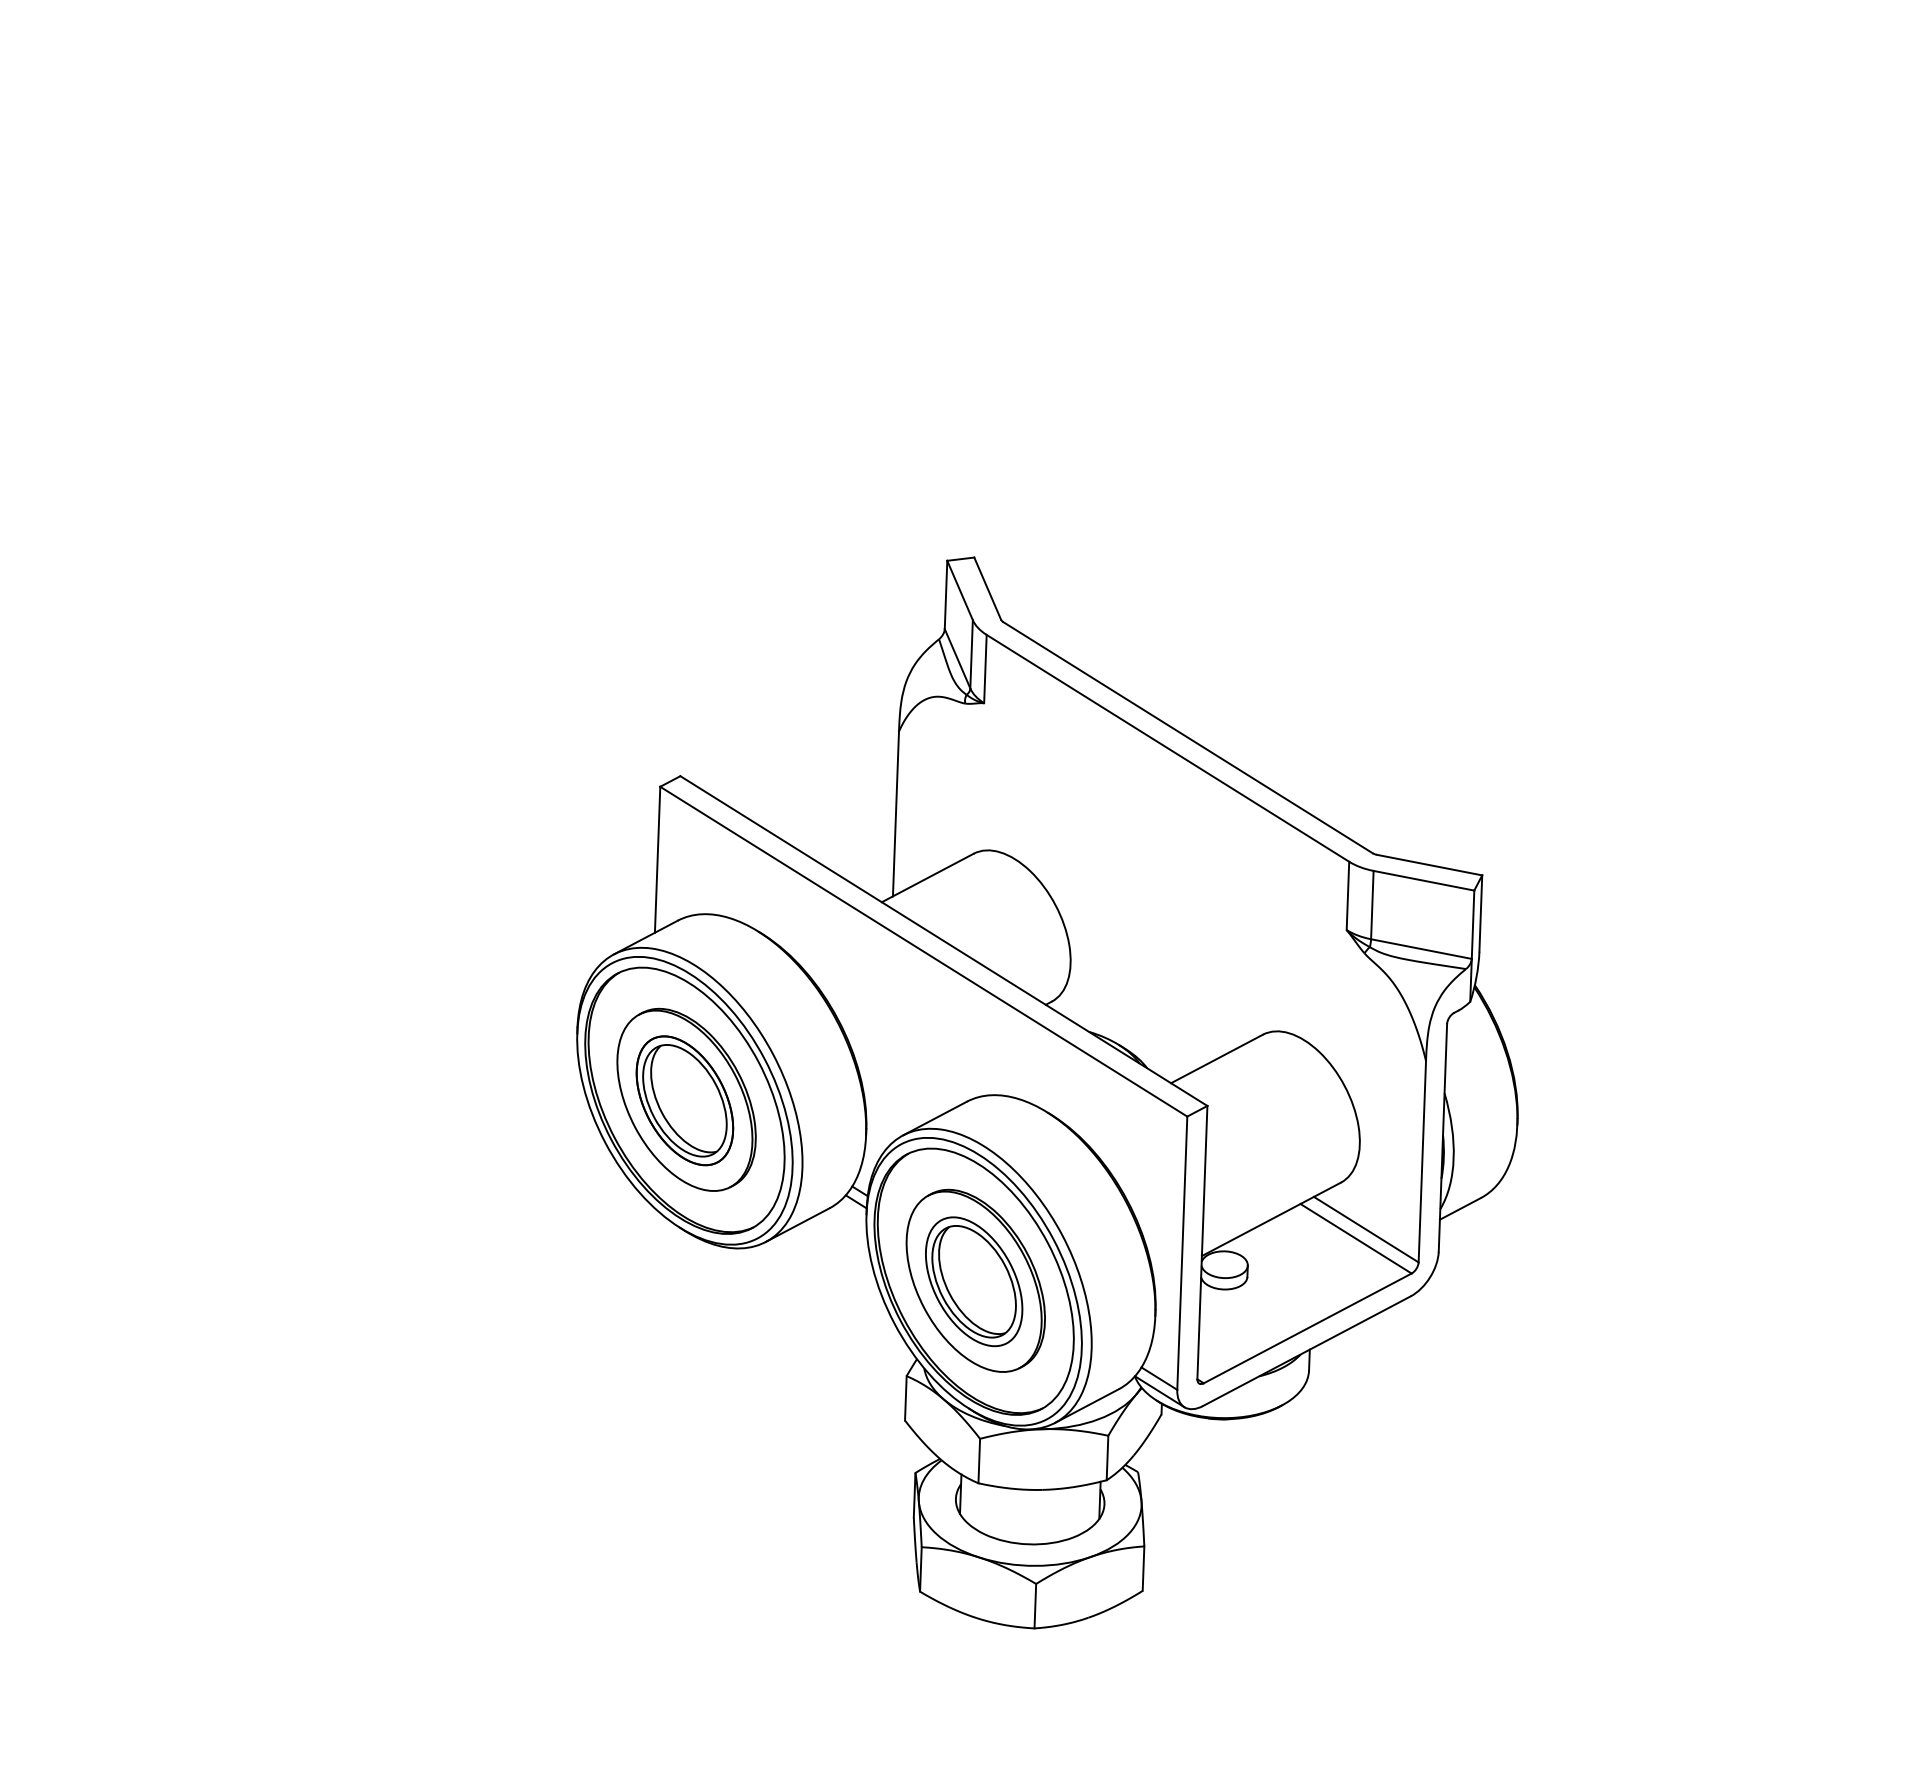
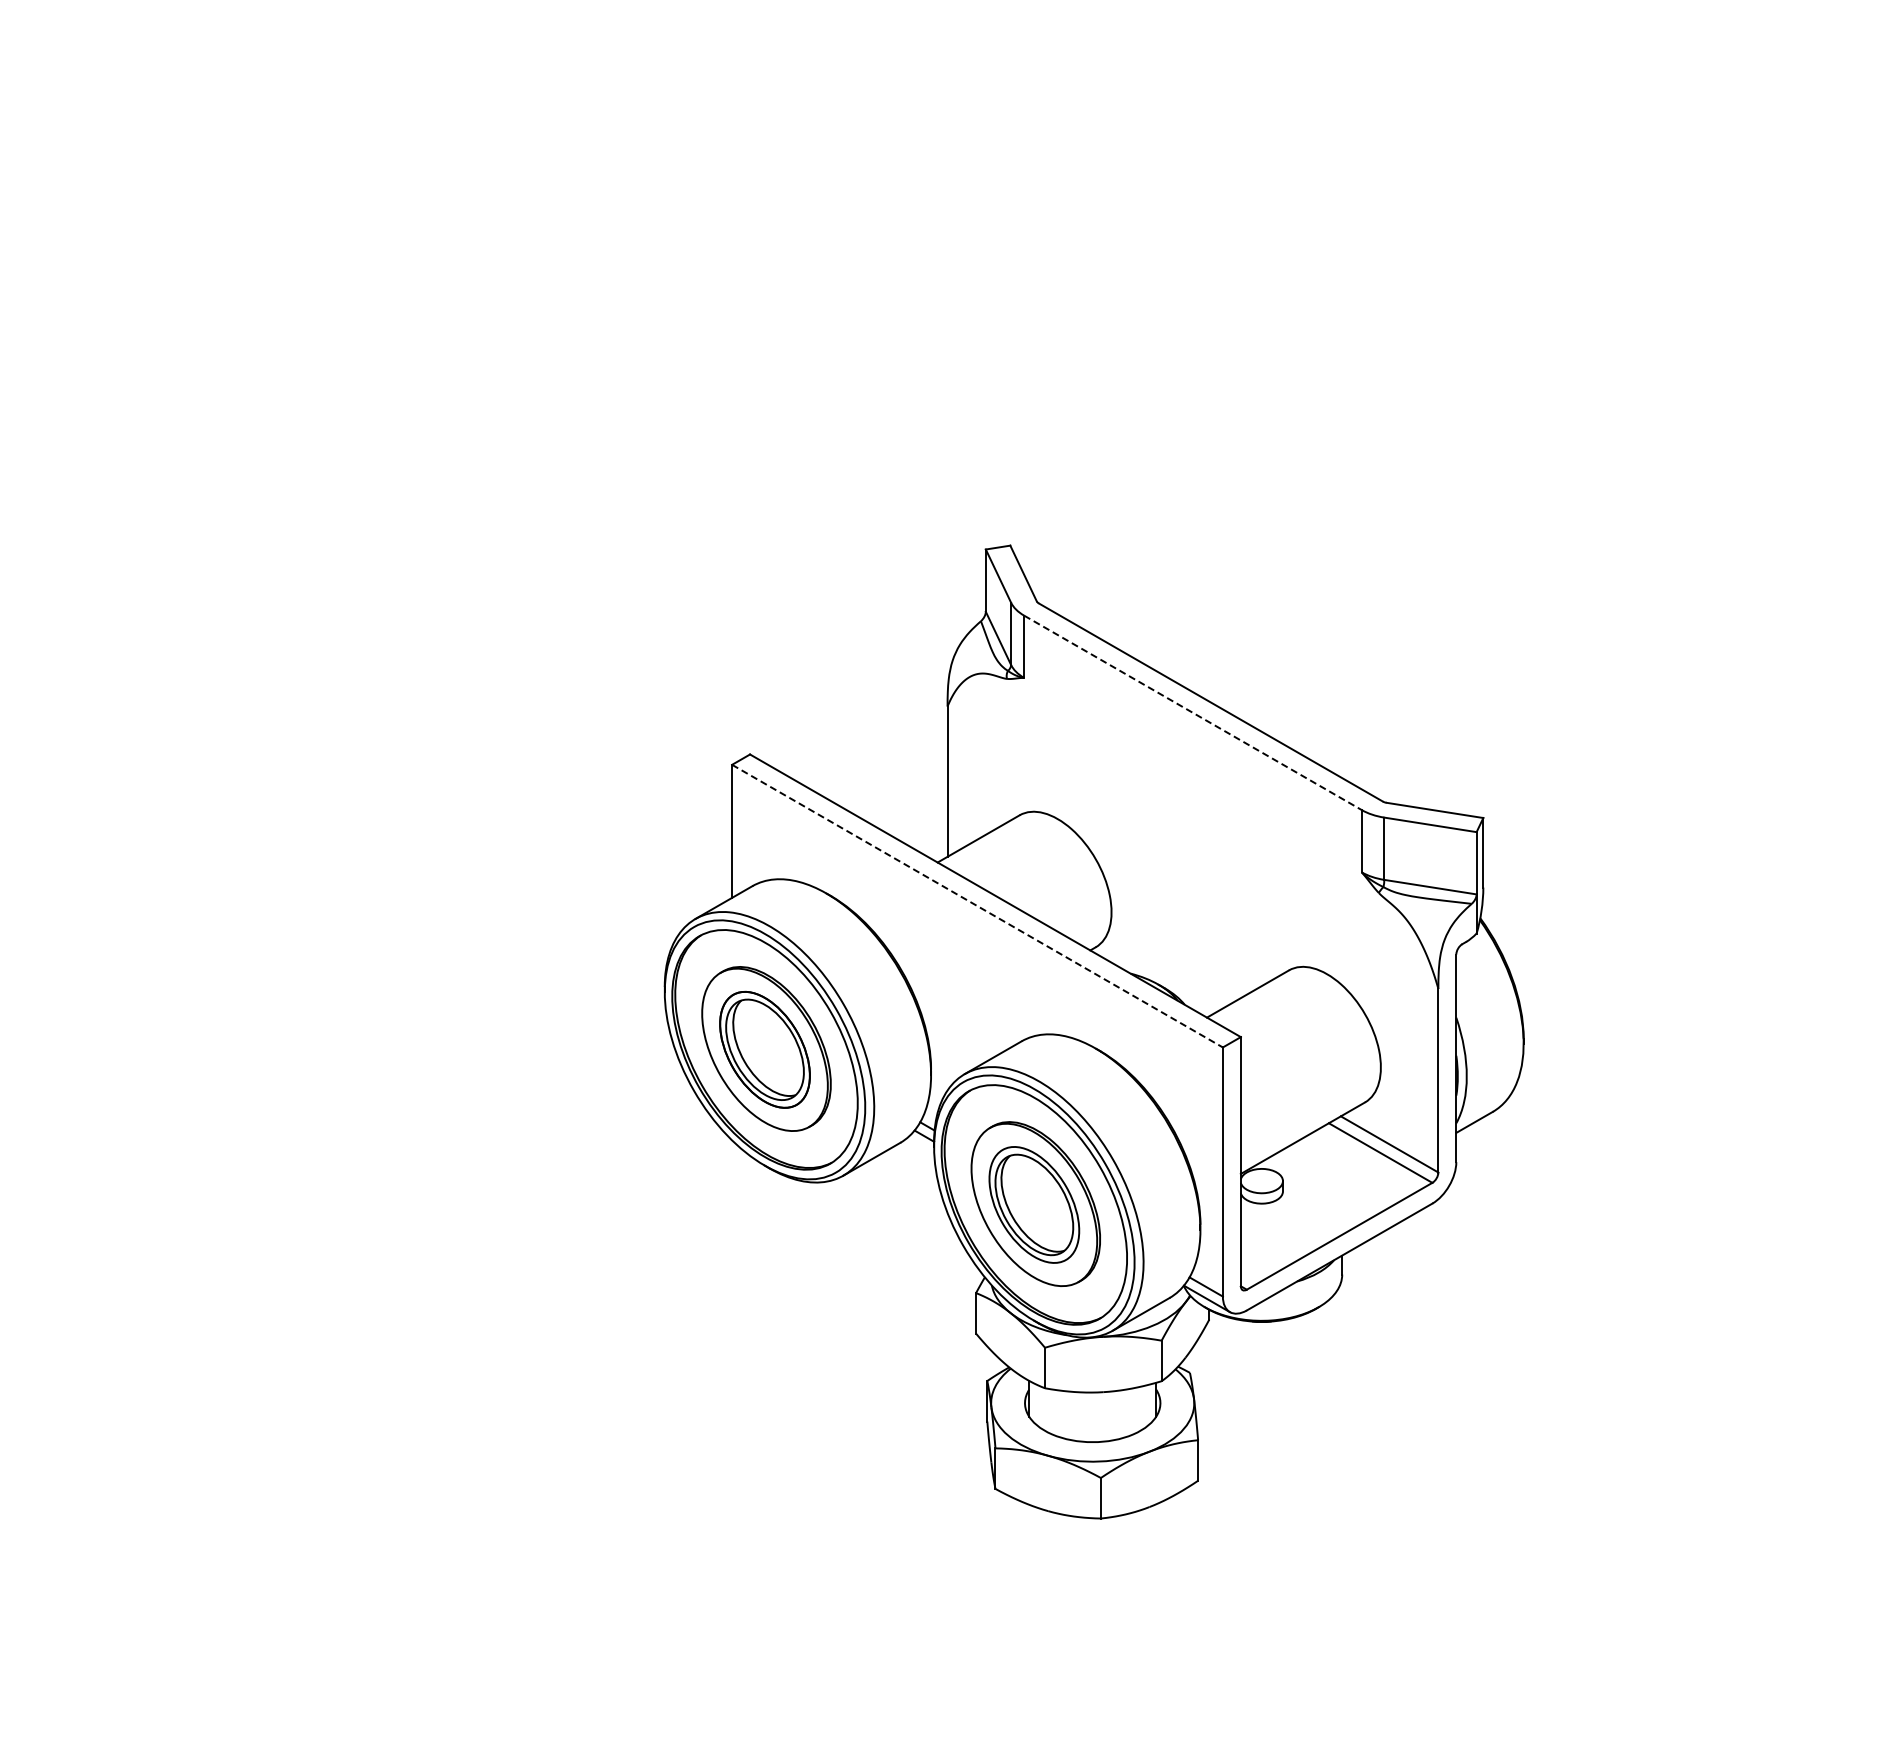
line: (1167, 747) -> (1192, 712), solid -> dashed
line: (923, 952) -> (977, 906), solid -> dashed

